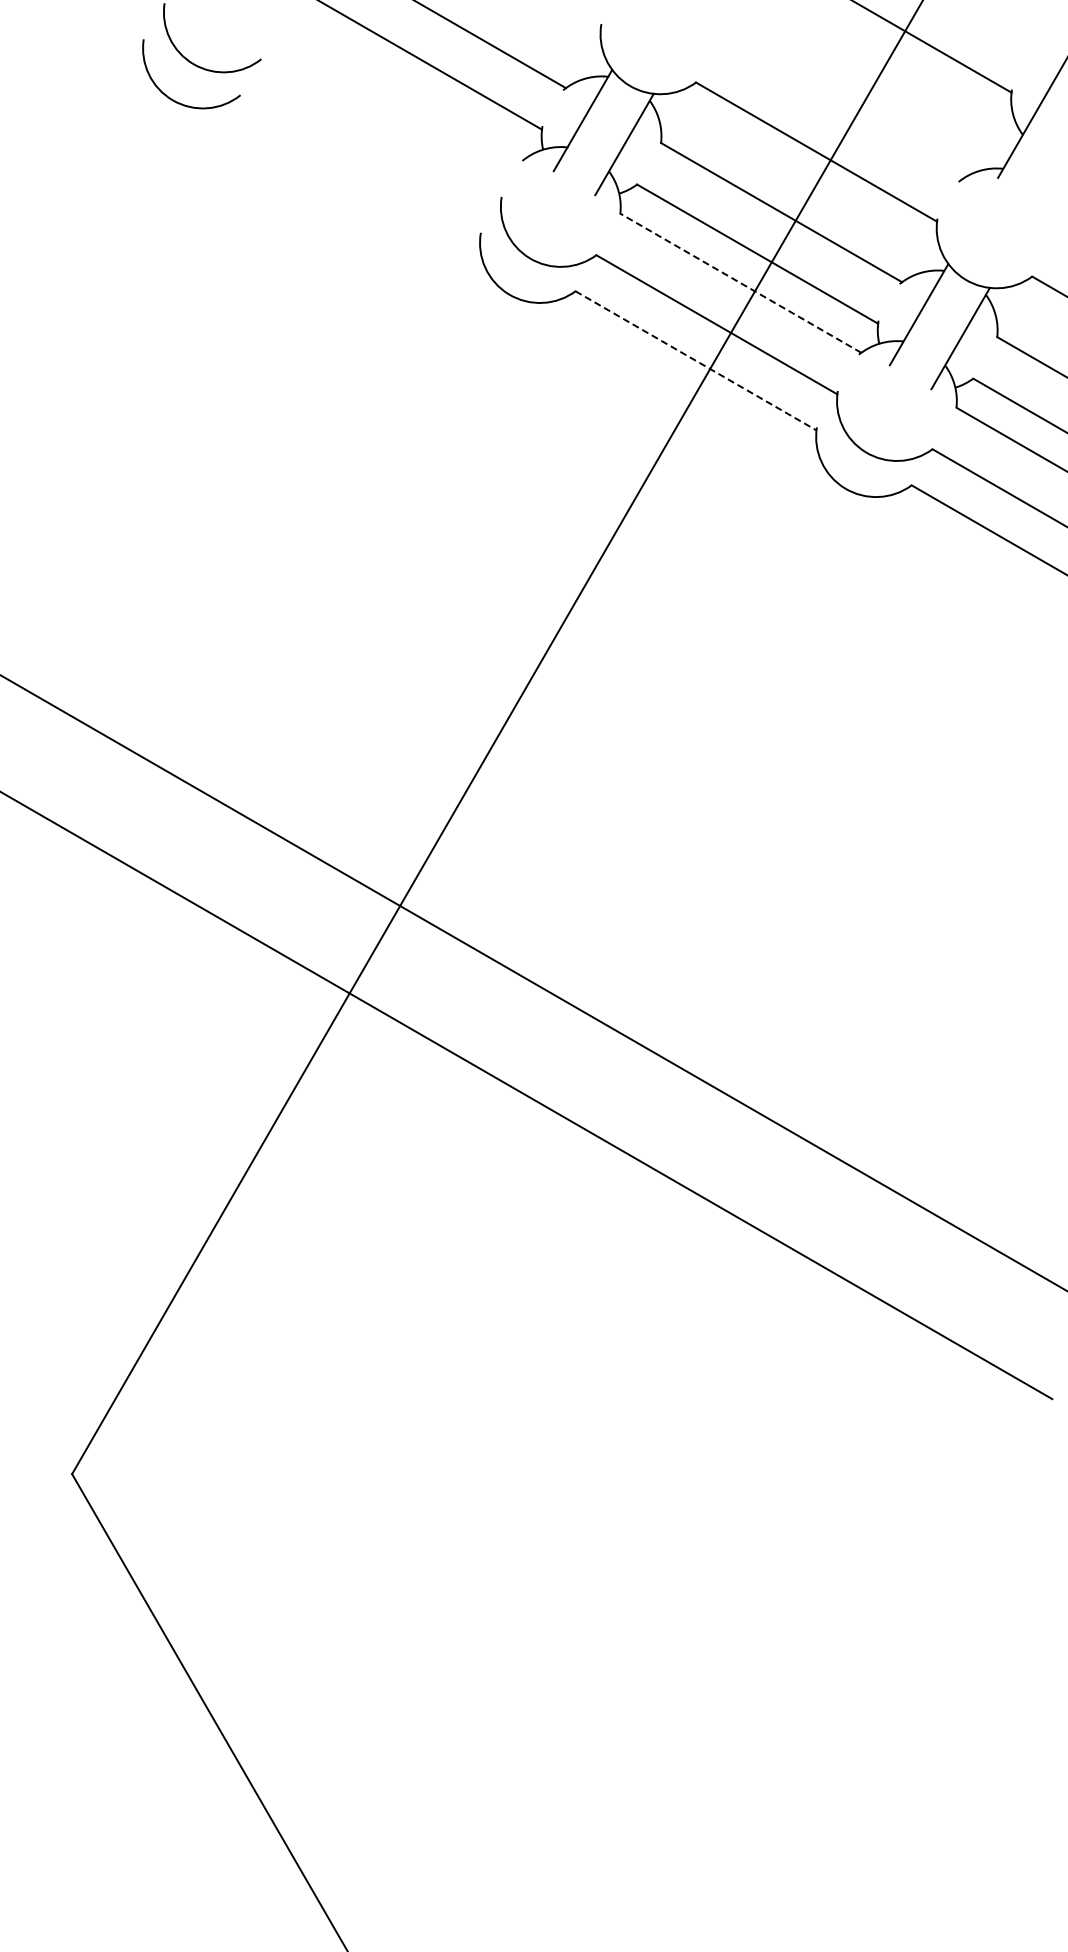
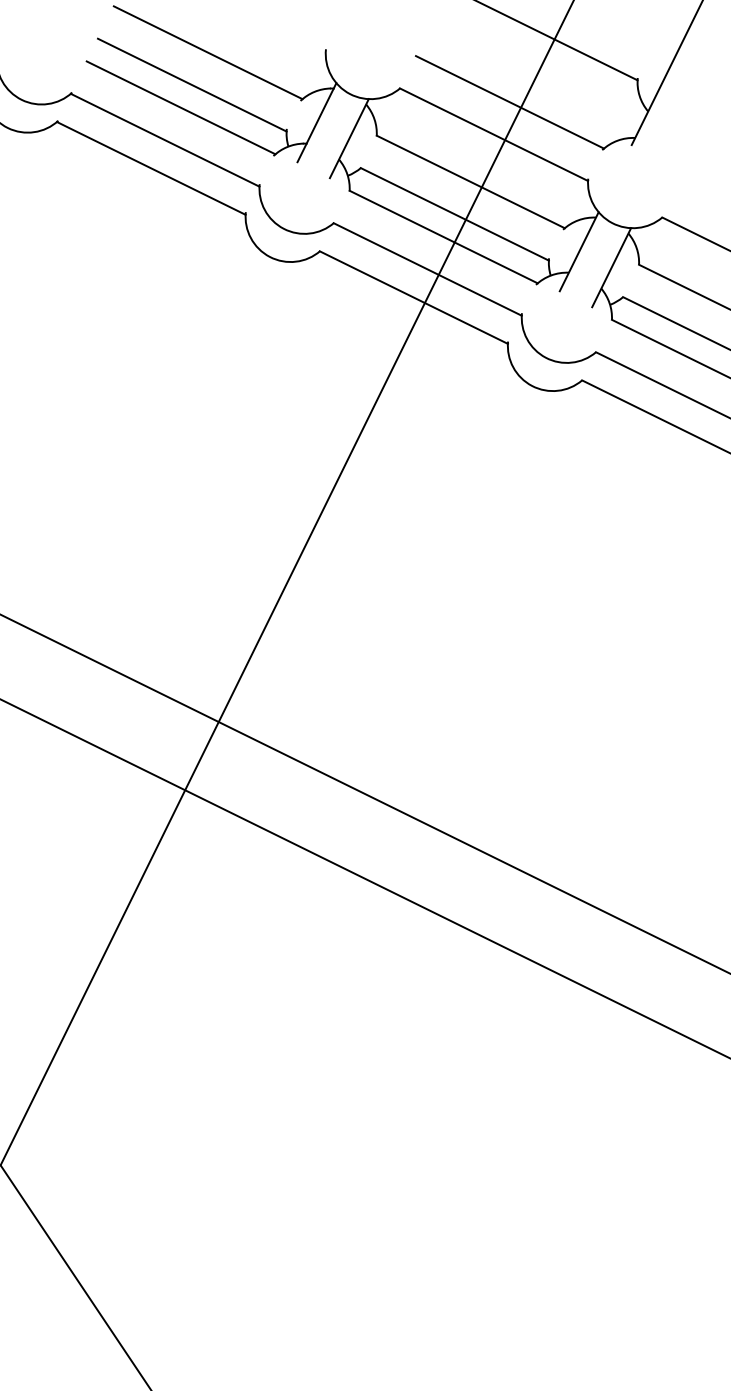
line: (404, 88) -> (181, 107), added
line: (840, 110) -> (509, 102), added
line: (380, 130) -> (165, 140), added
line: (359, 166) -> (151, 168), added
line: (740, 283) -> (443, 237), dashed -> solid
line: (696, 361) -> (414, 298), dashed -> solid

